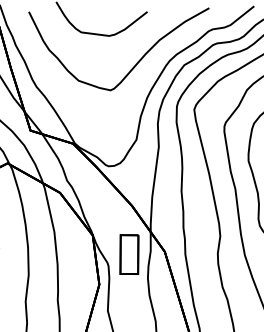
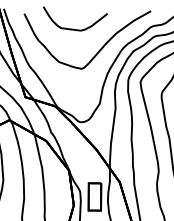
part: (129, 254) -> (94, 196), moved

